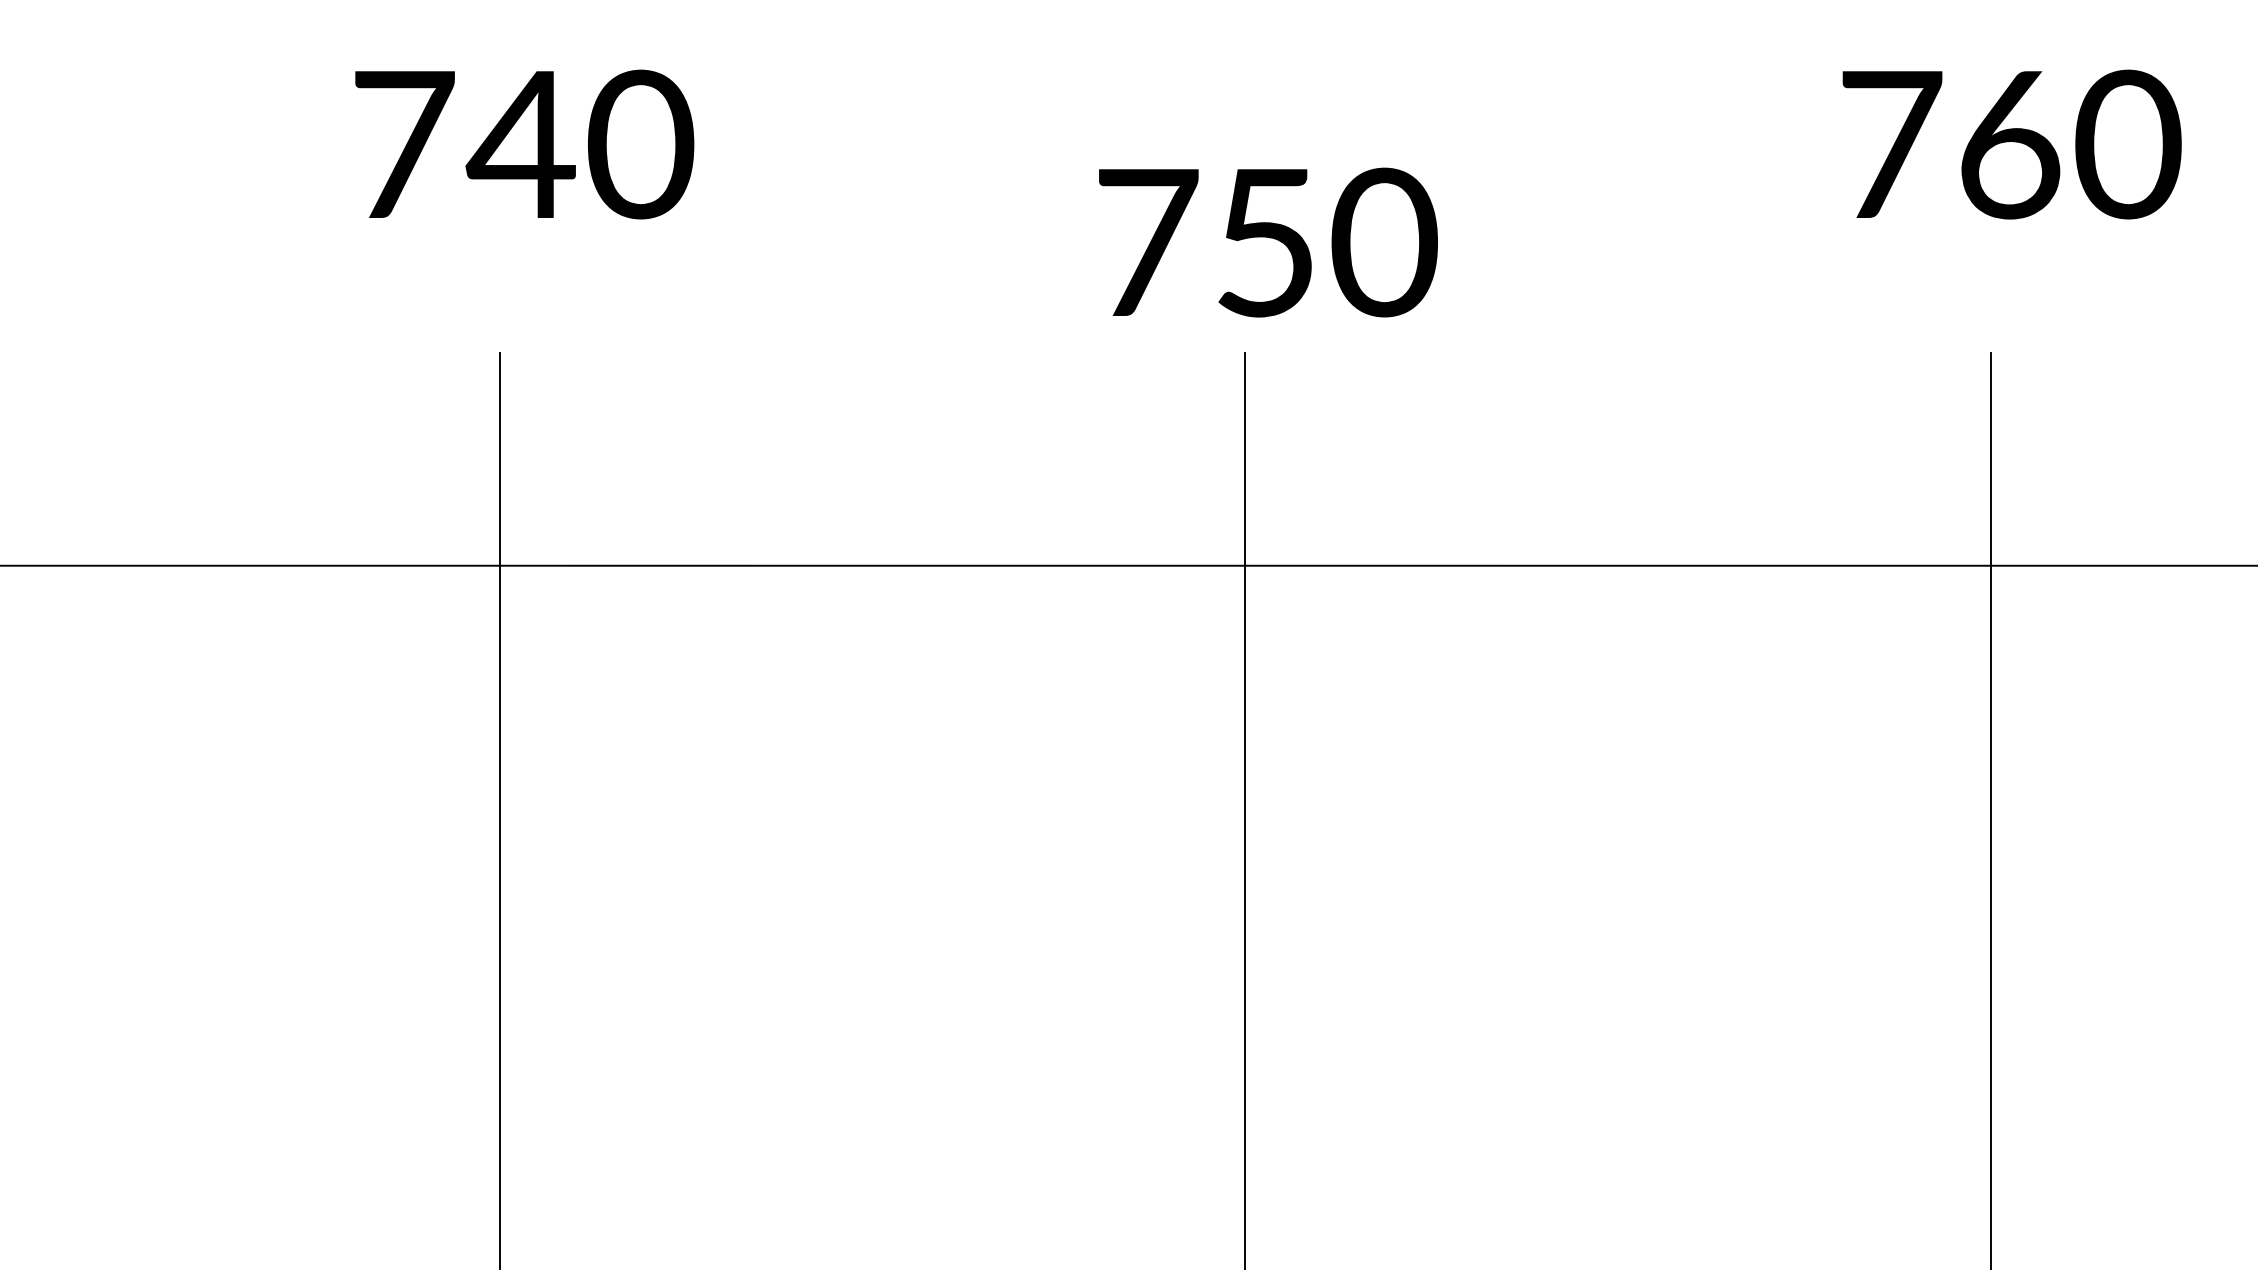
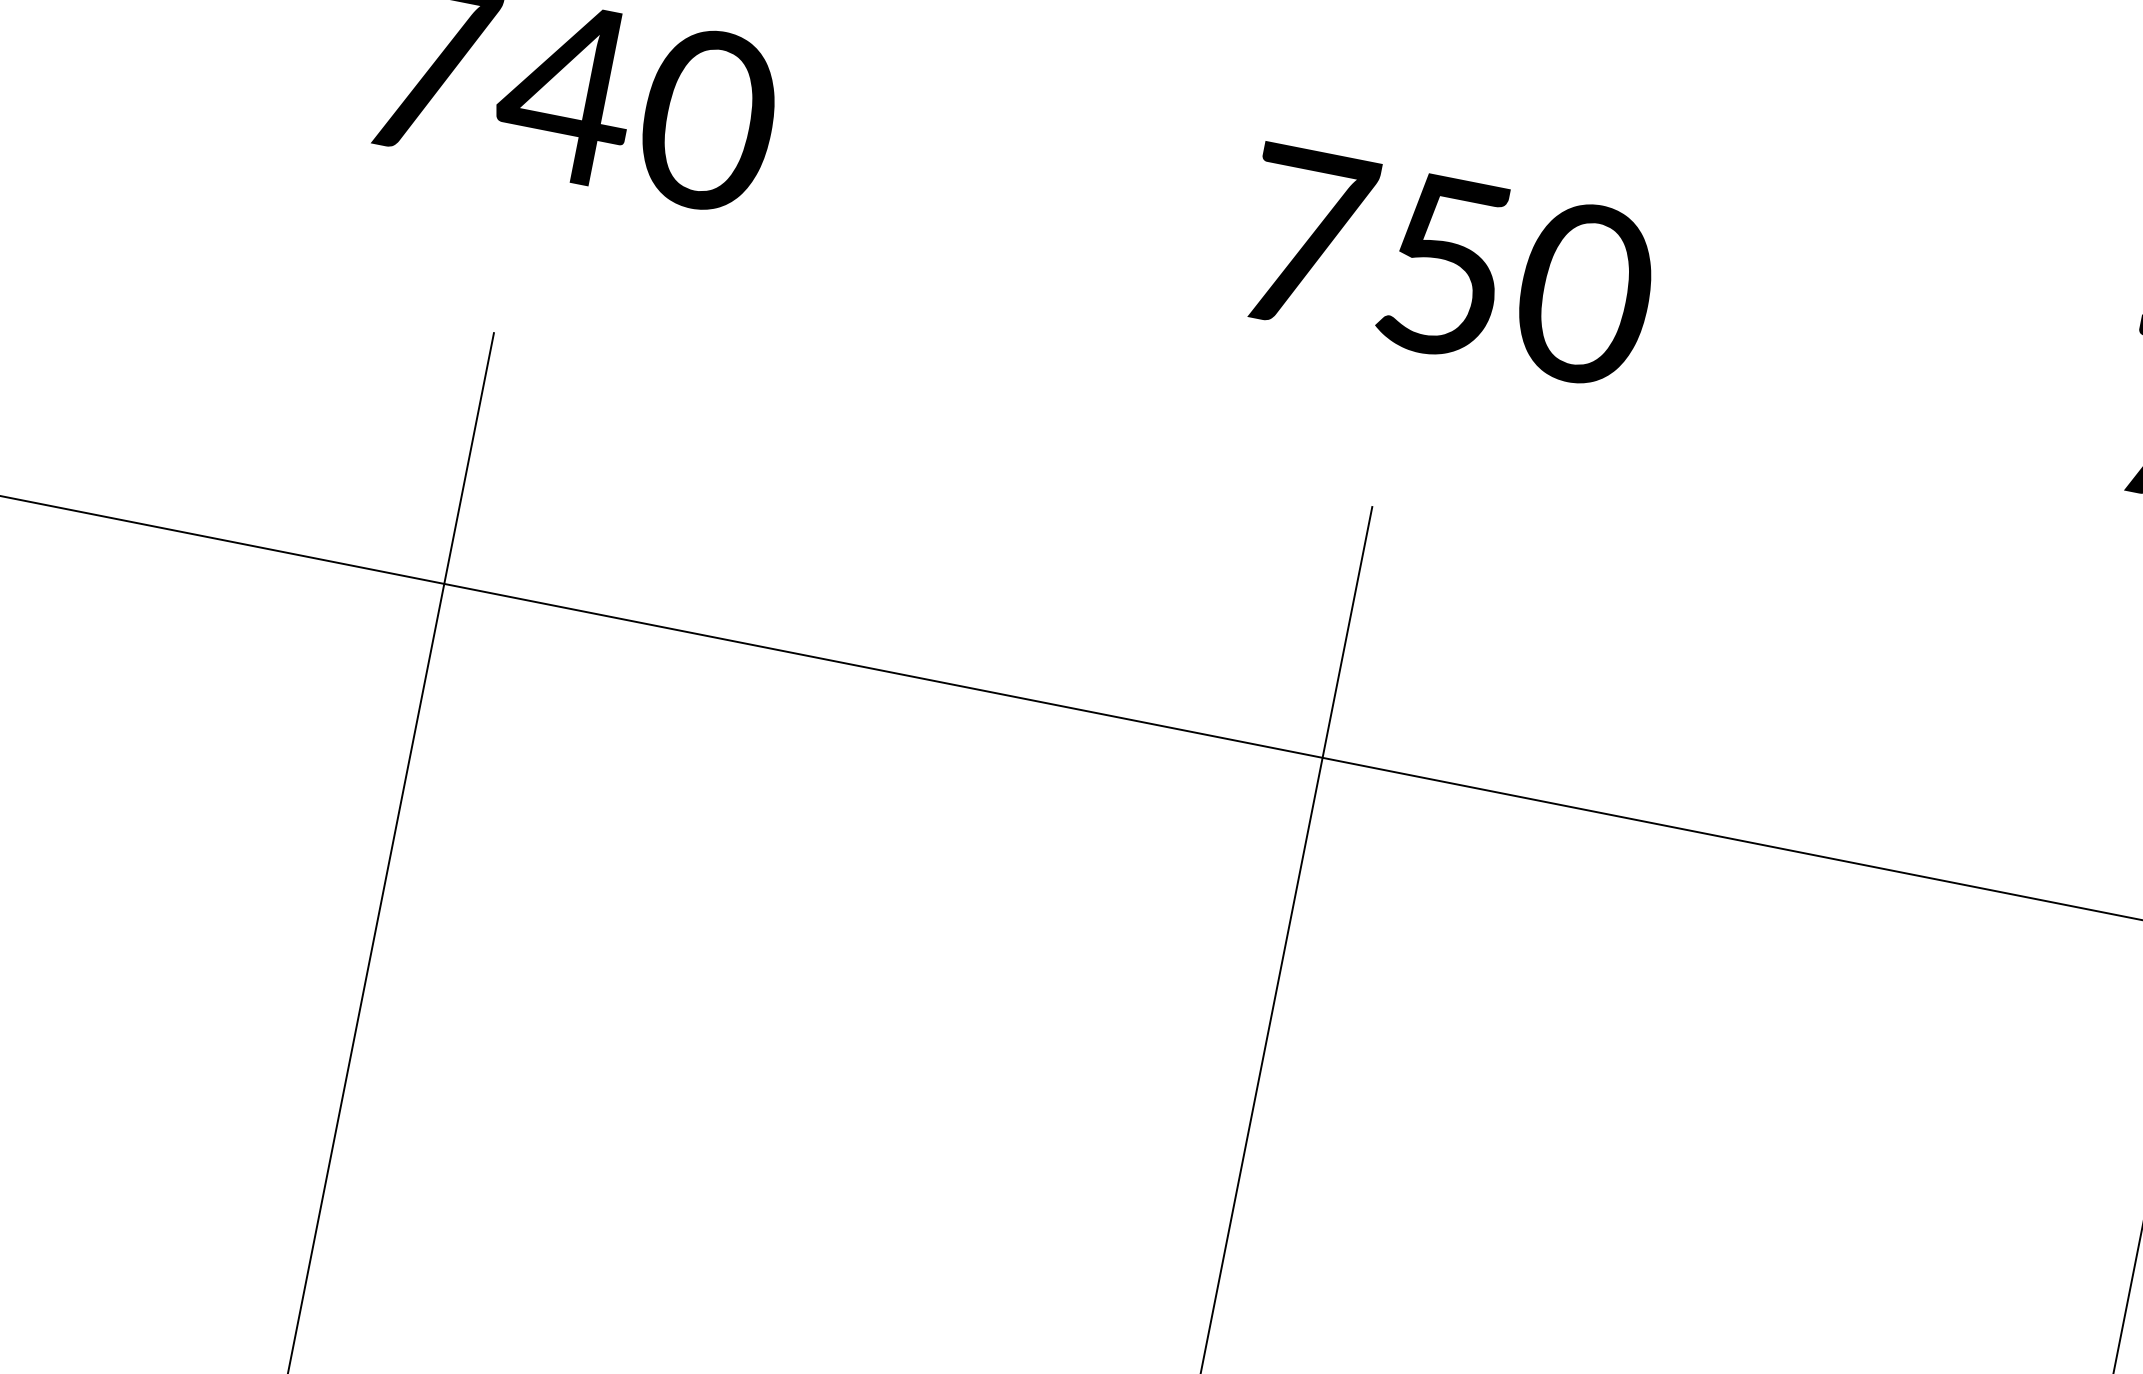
text: (1268, 242) -> (1448, 266), moved

